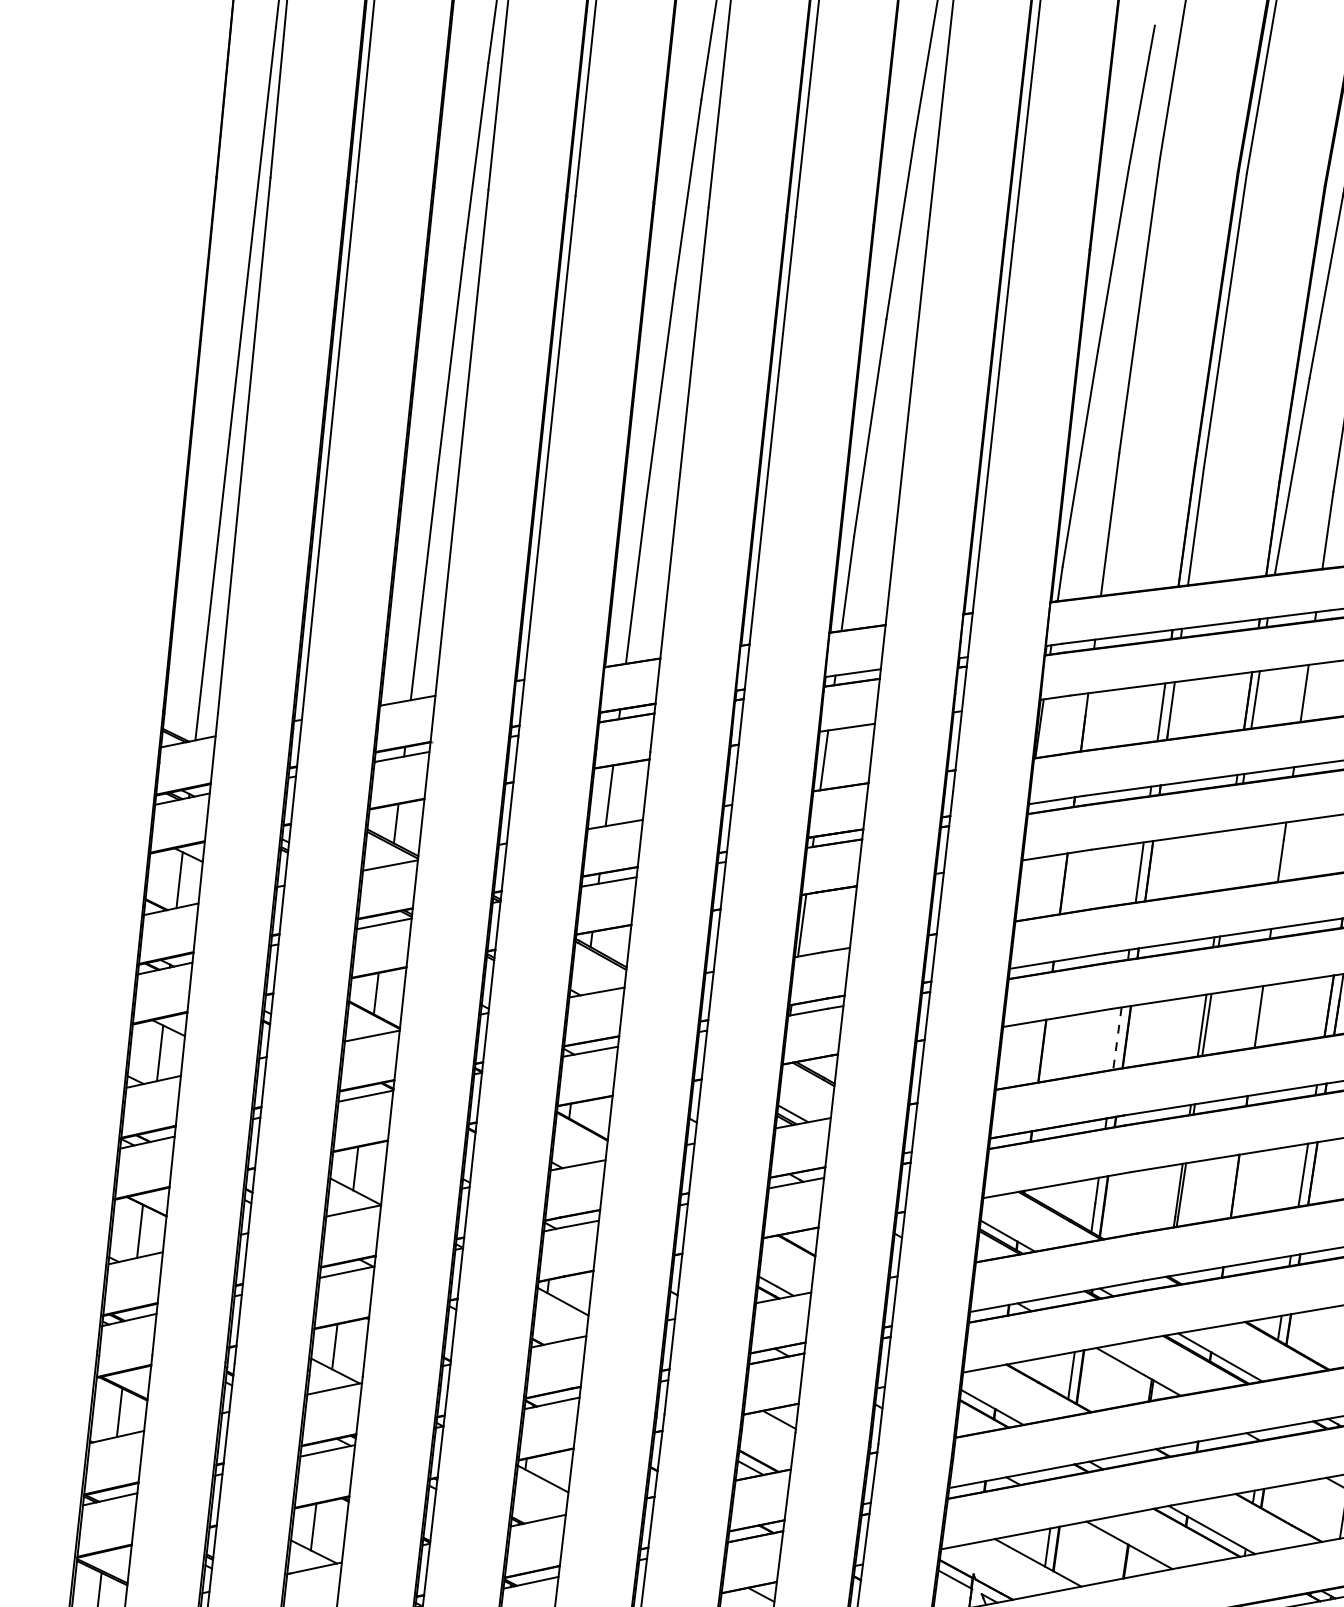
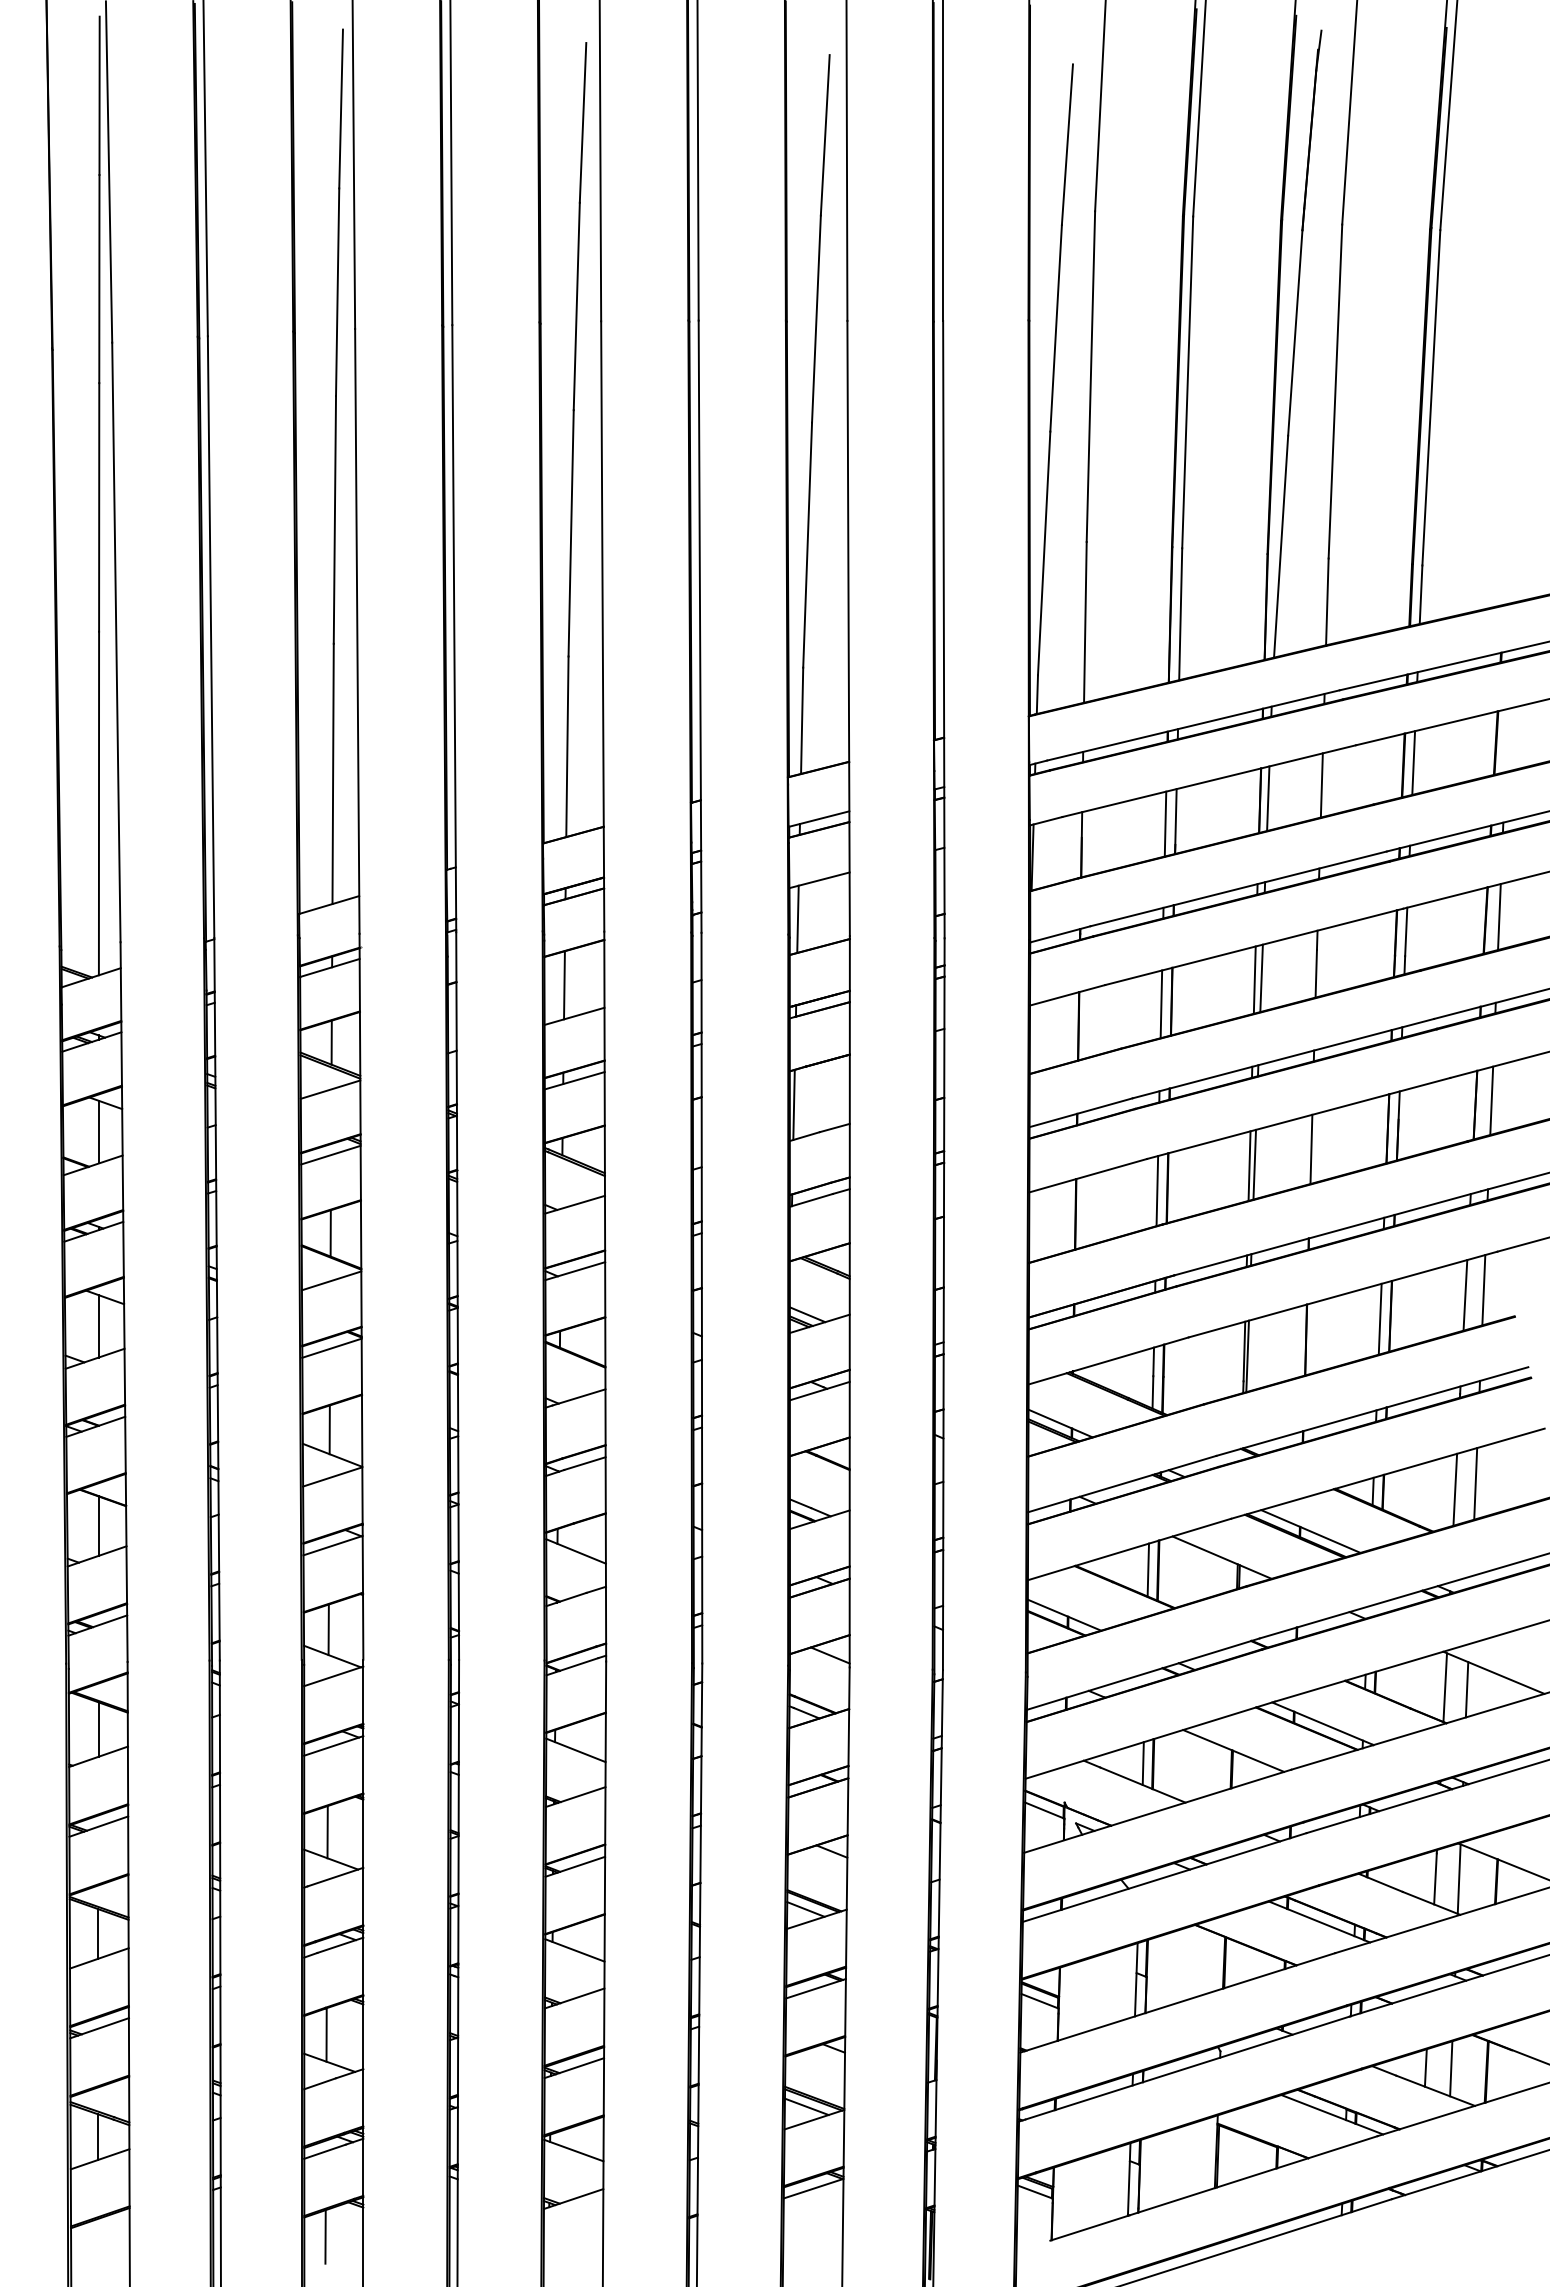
line: (1225, 859) -> (1254, 979), added
line: (1231, 859) -> (1261, 978), added
line: (1117, 1038) -> (1157, 1191), dashed -> solid
line: (1323, 1509) -> (1444, 1687), added

